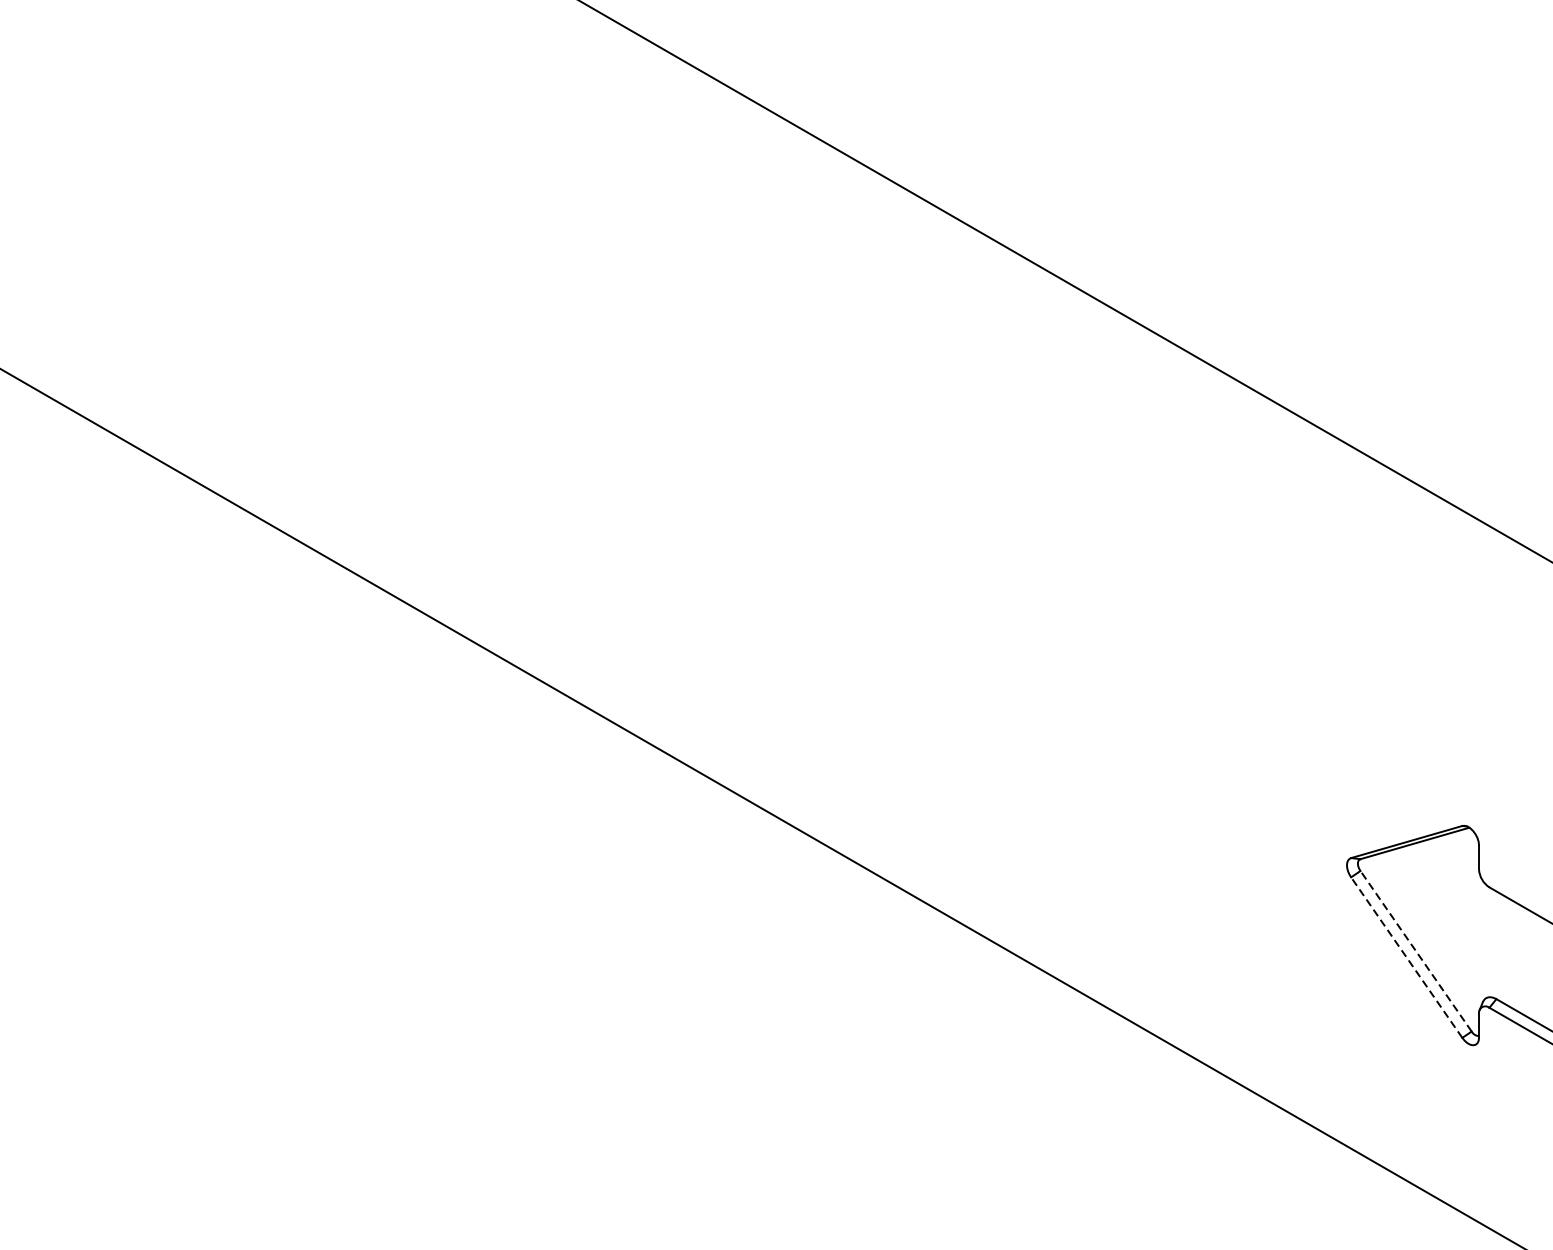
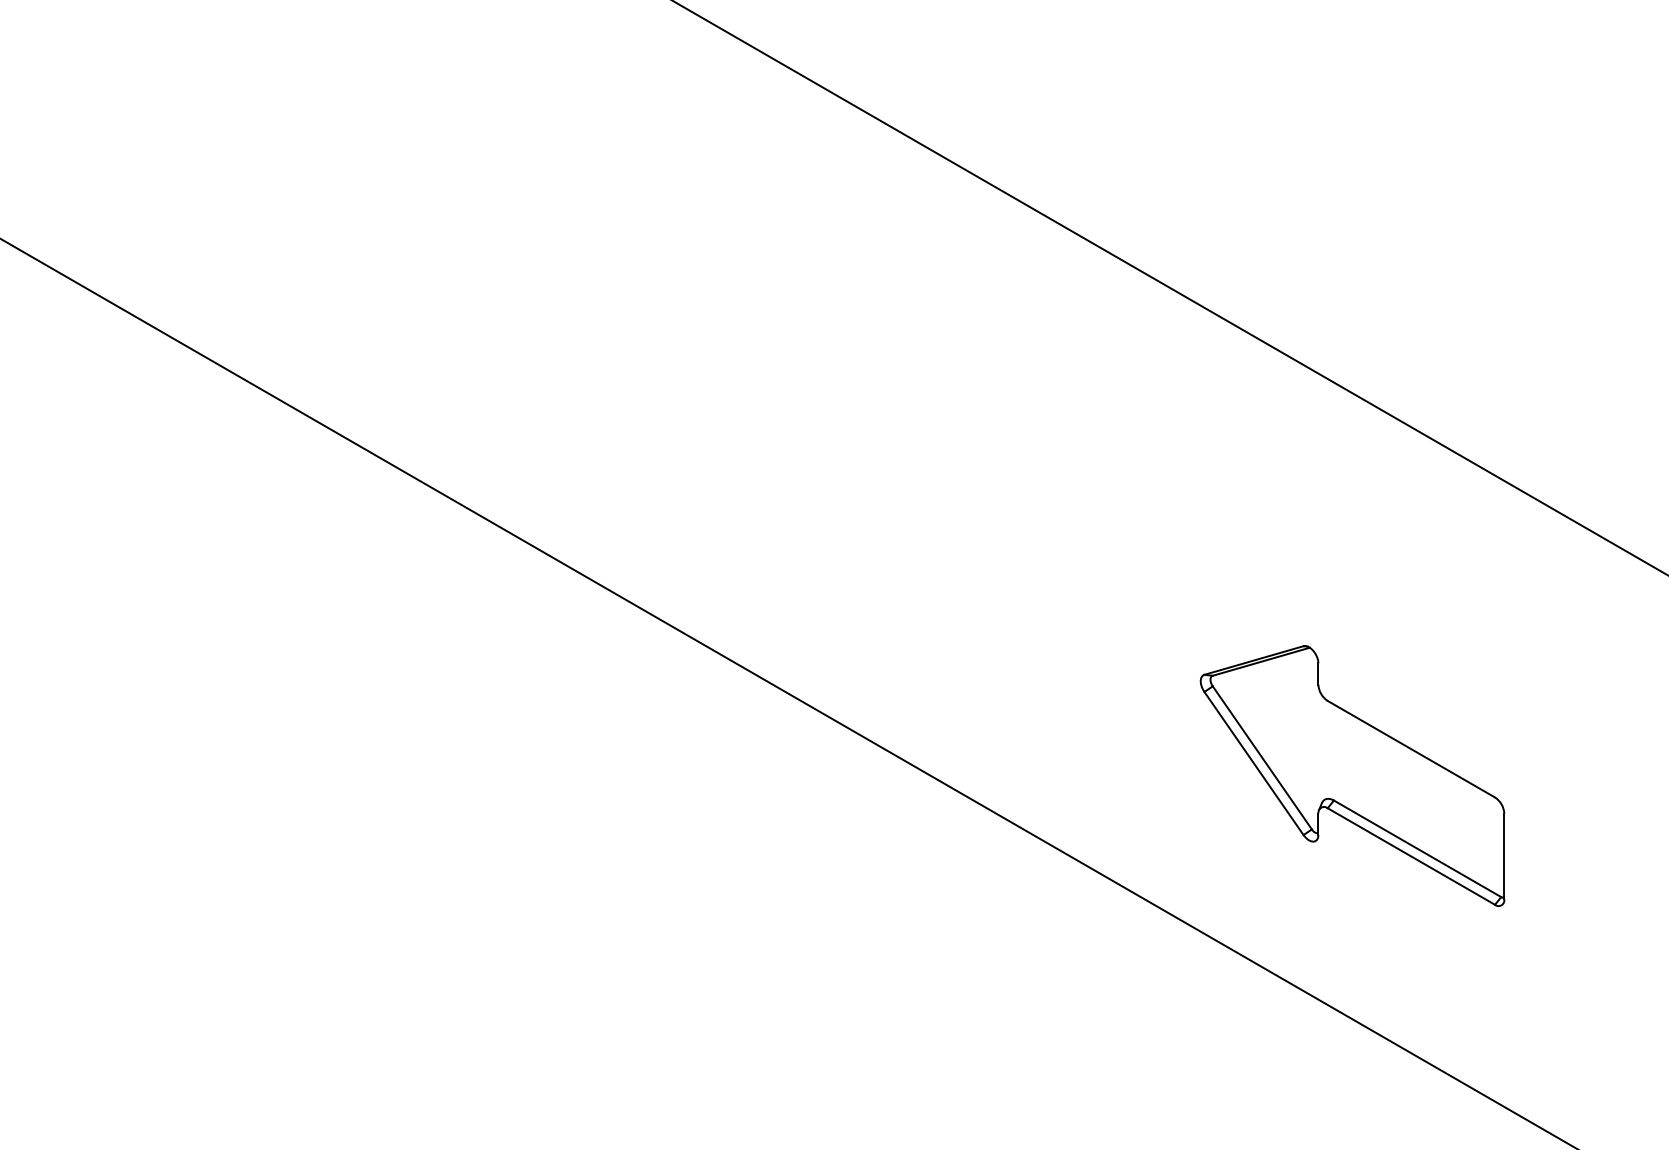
line: (1416, 950) -> (1262, 757), dashed -> solid
line: (1406, 957) -> (1253, 763), dashed -> solid

